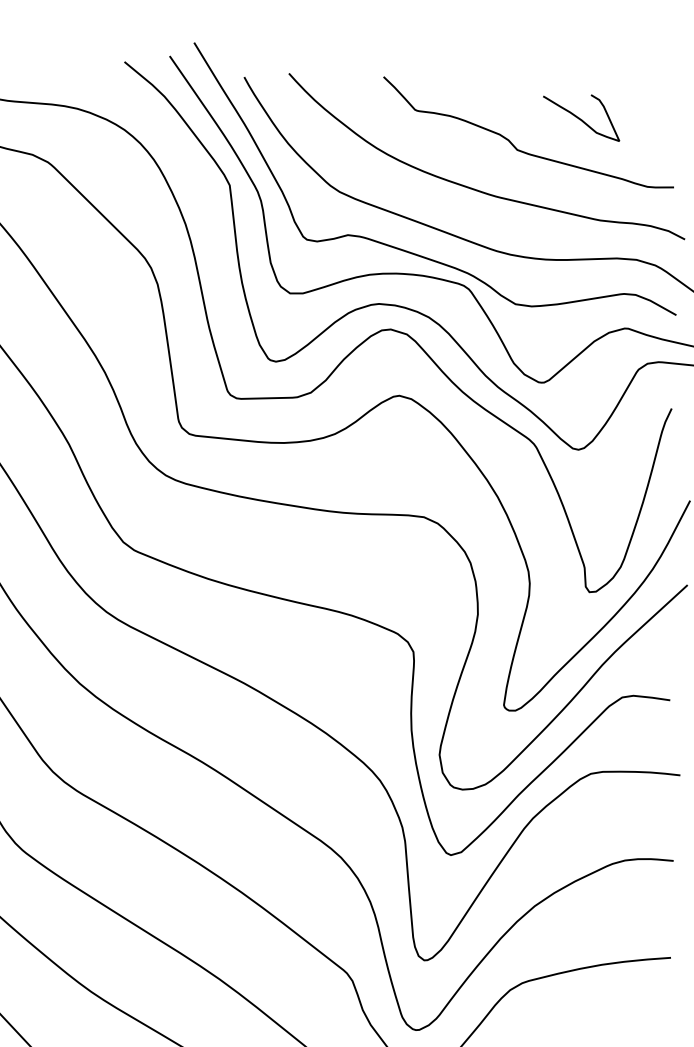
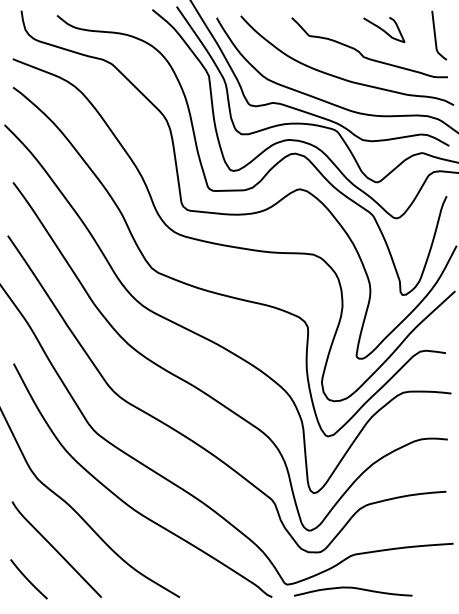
line: (652, 111) -> (436, 36), added
curve: (581, 119) -> (384, 30), moved

